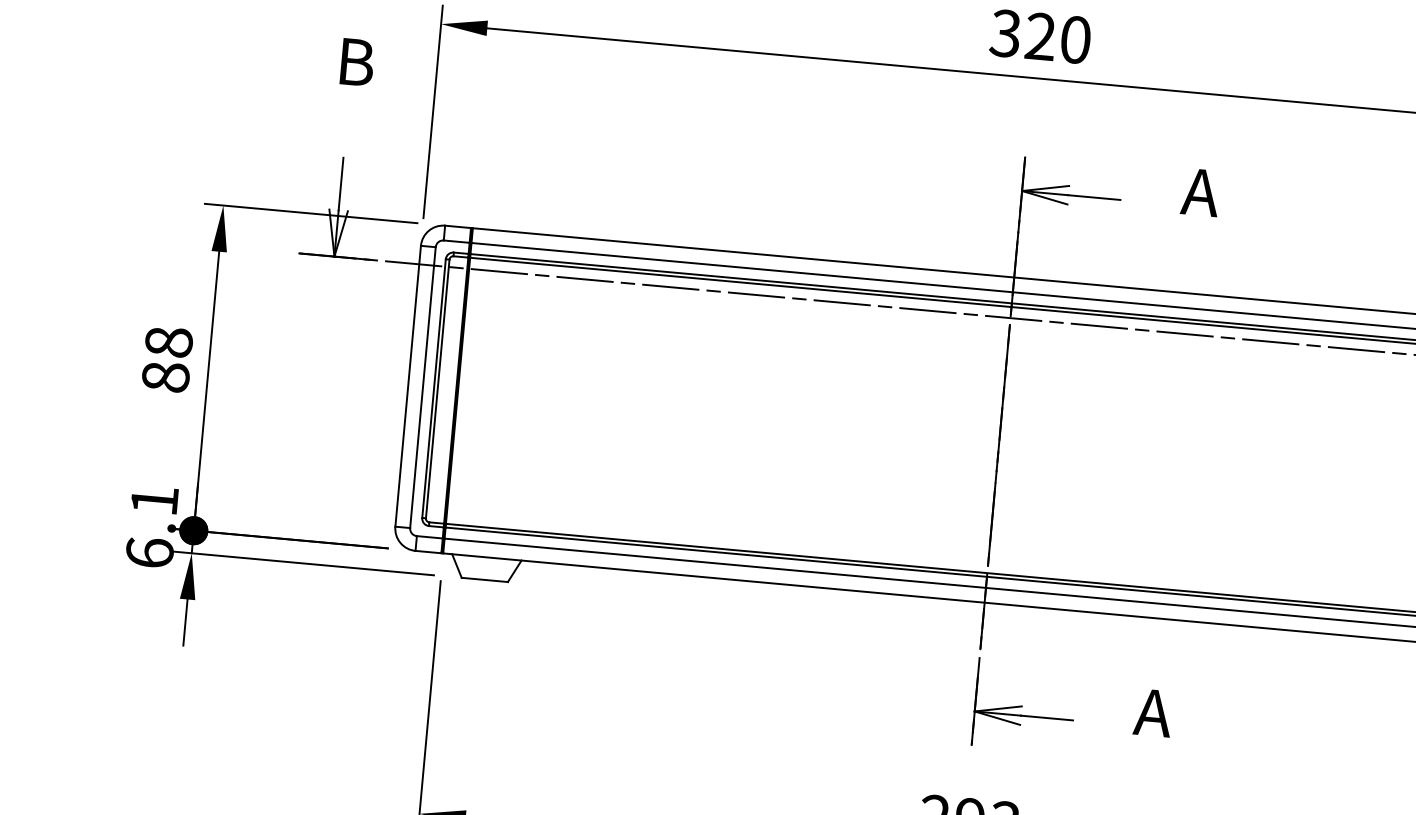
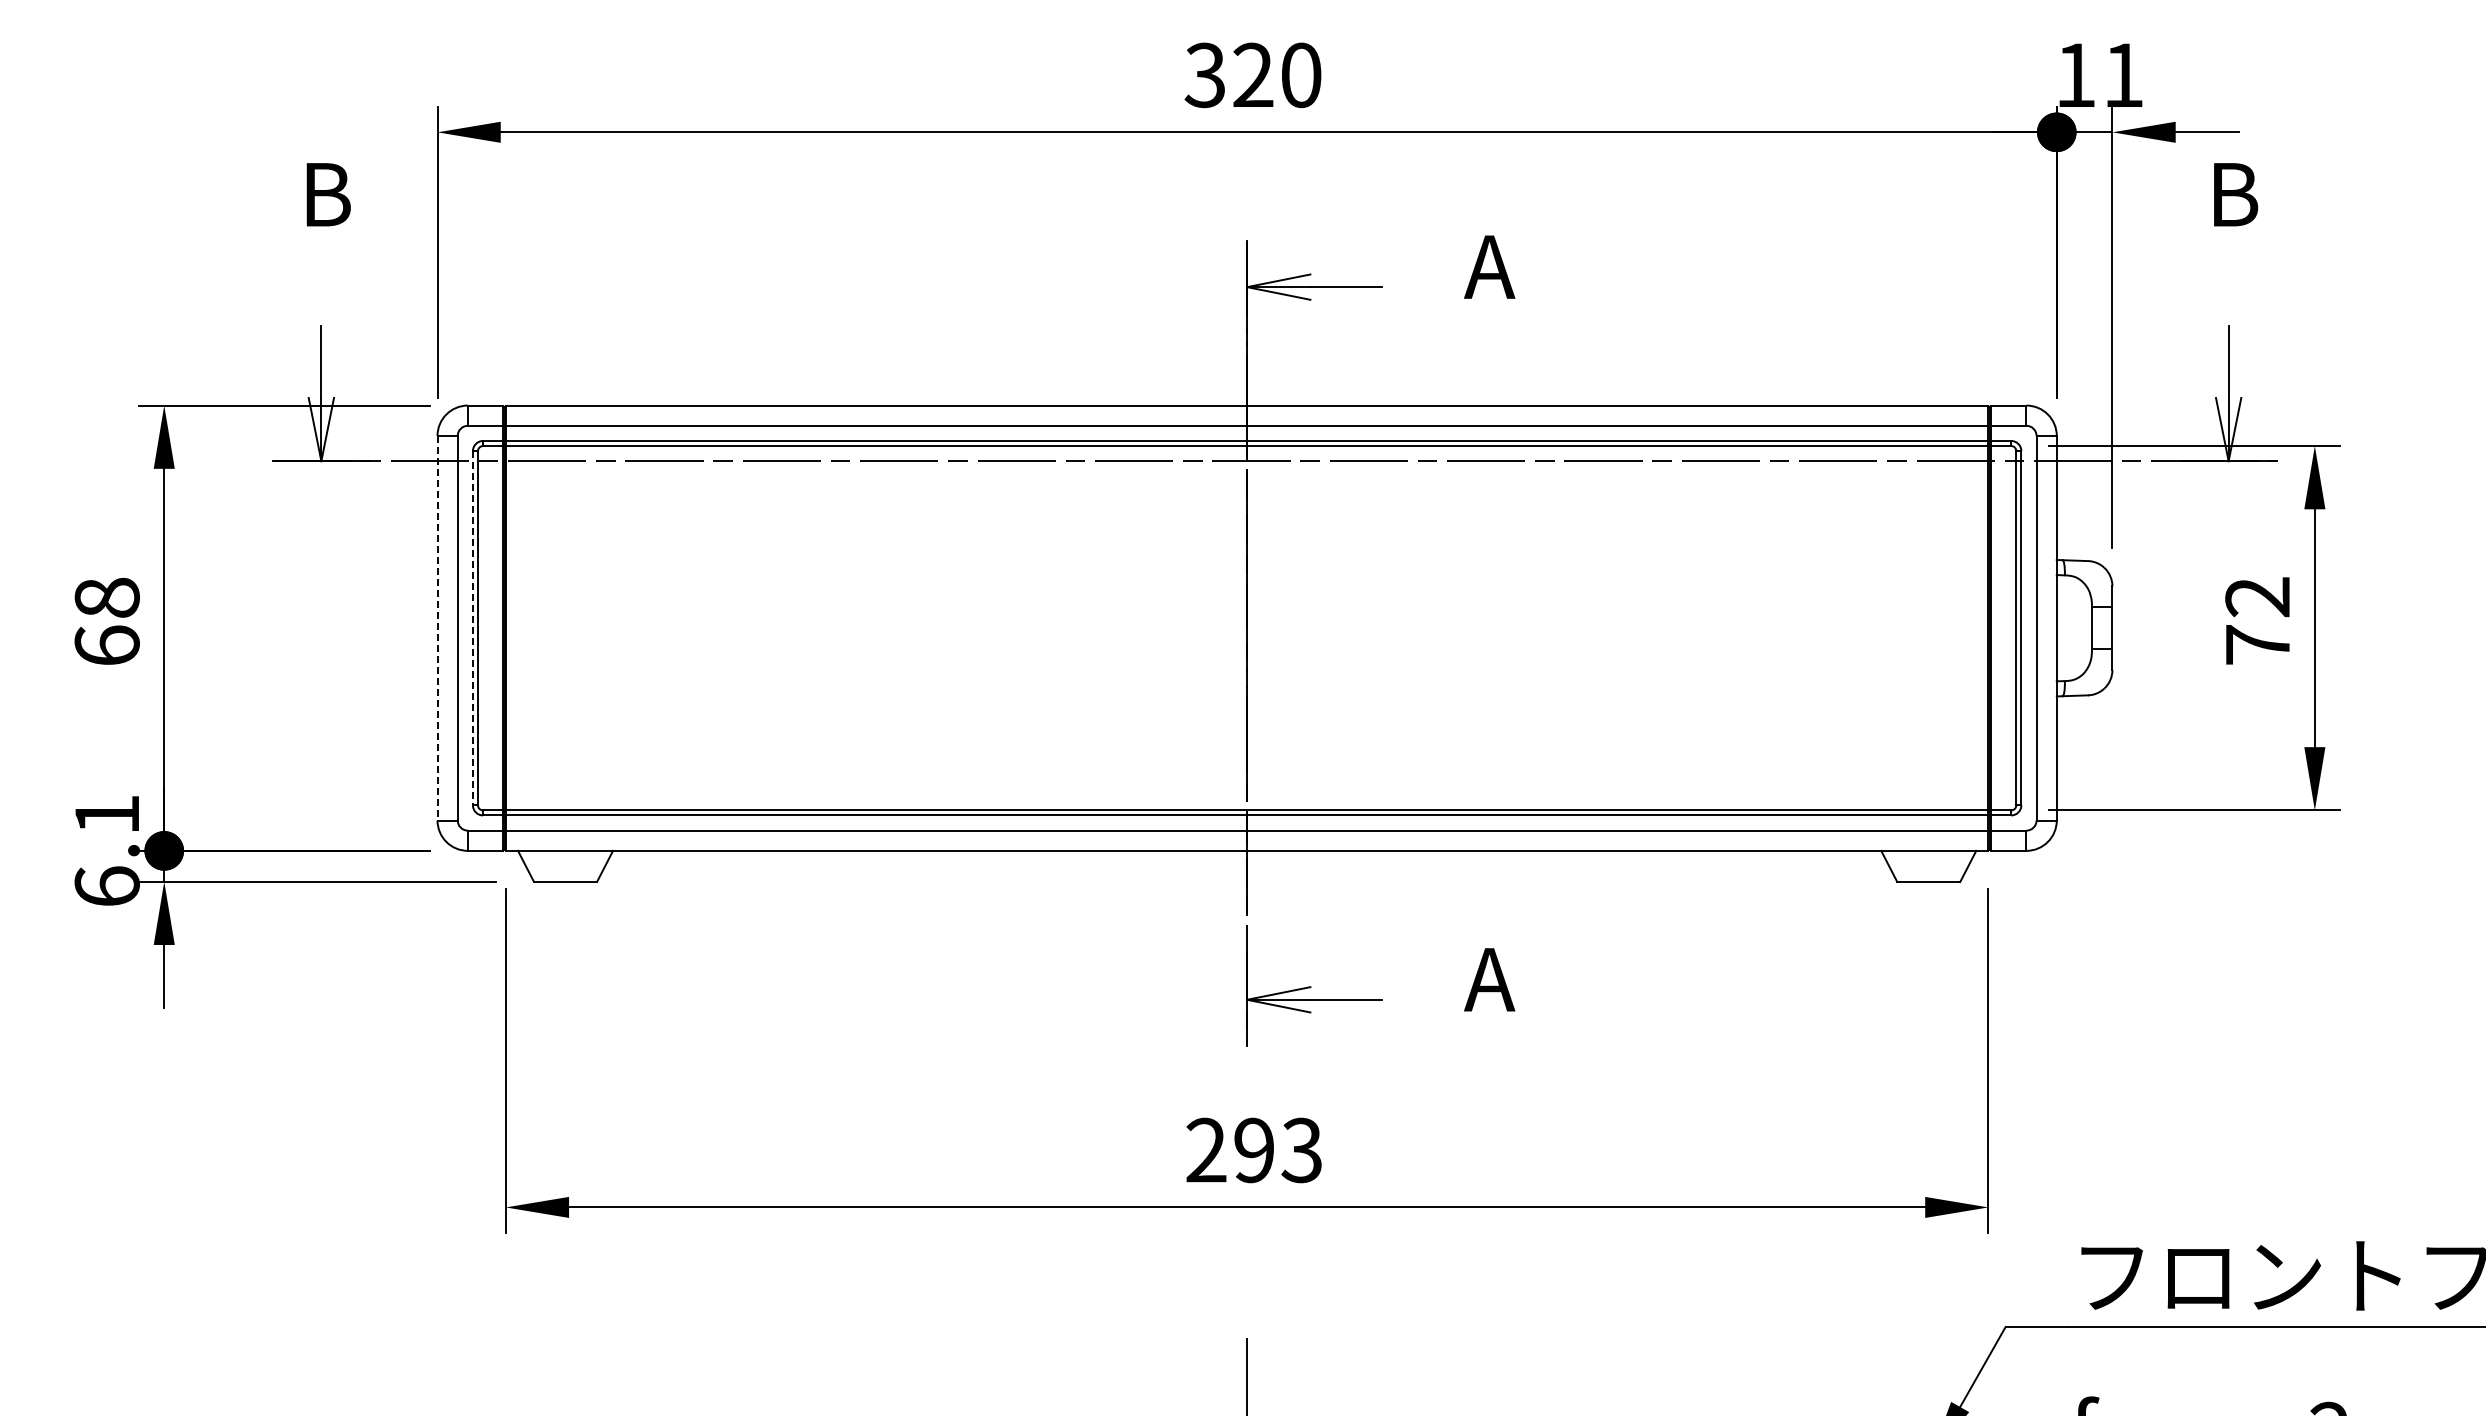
text: (165, 376) -> (106, 645), 88 -> 68
line: (408, 386) -> (437, 628), solid -> dashed
line: (433, 388) -> (472, 628), solid -> dashed

